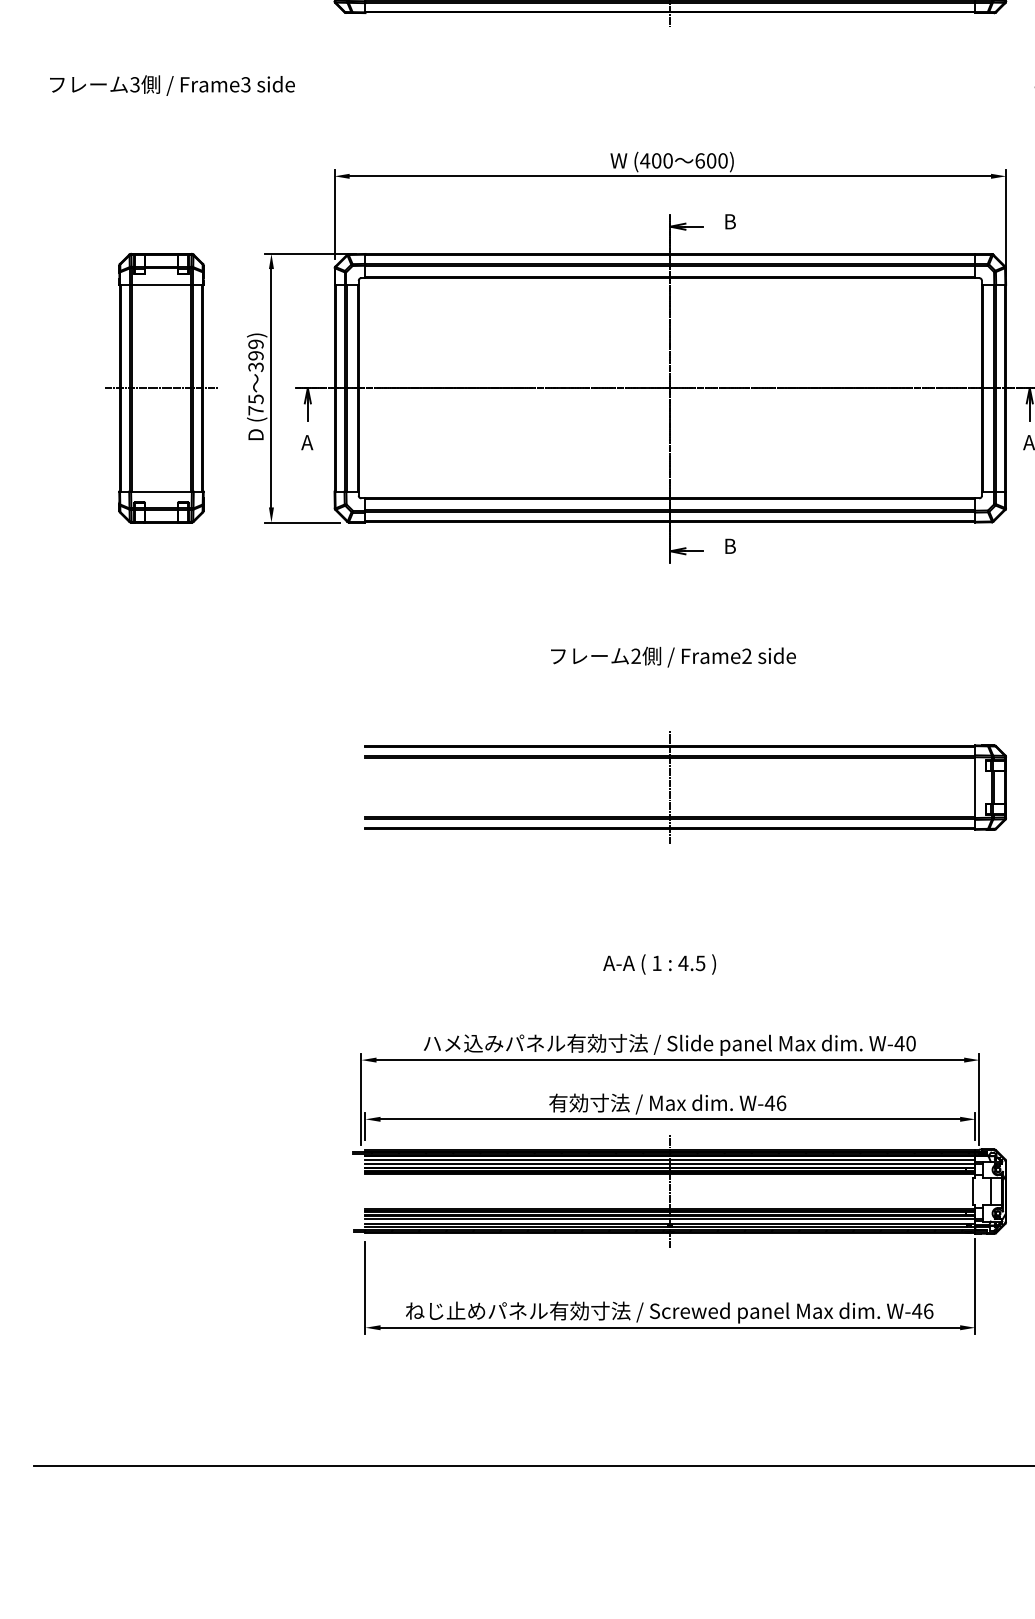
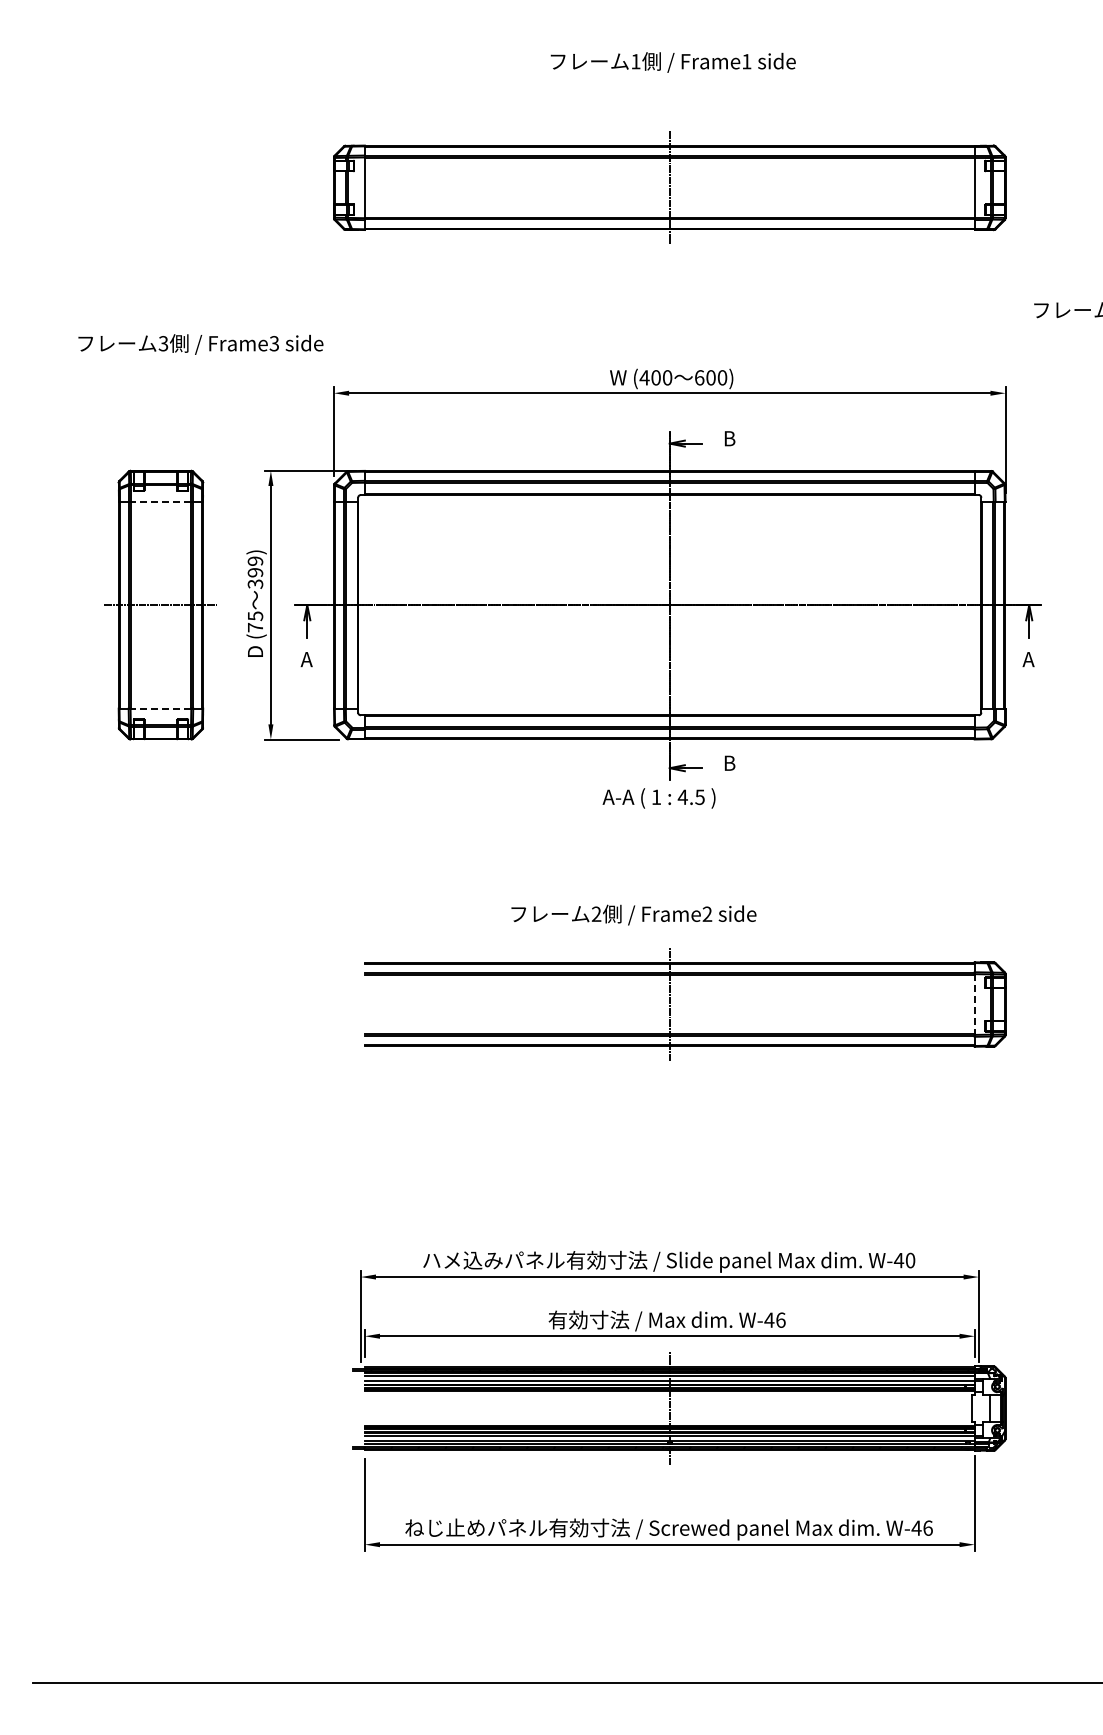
text: (172, 85) -> (200, 344), moved
line: (161, 284) -> (160, 501), solid -> dashed
line: (161, 491) -> (160, 708), solid -> dashed
text: (673, 656) -> (633, 914), moved
line: (975, 788) -> (974, 1005), solid -> dashed
text: (659, 964) -> (658, 798), moved

